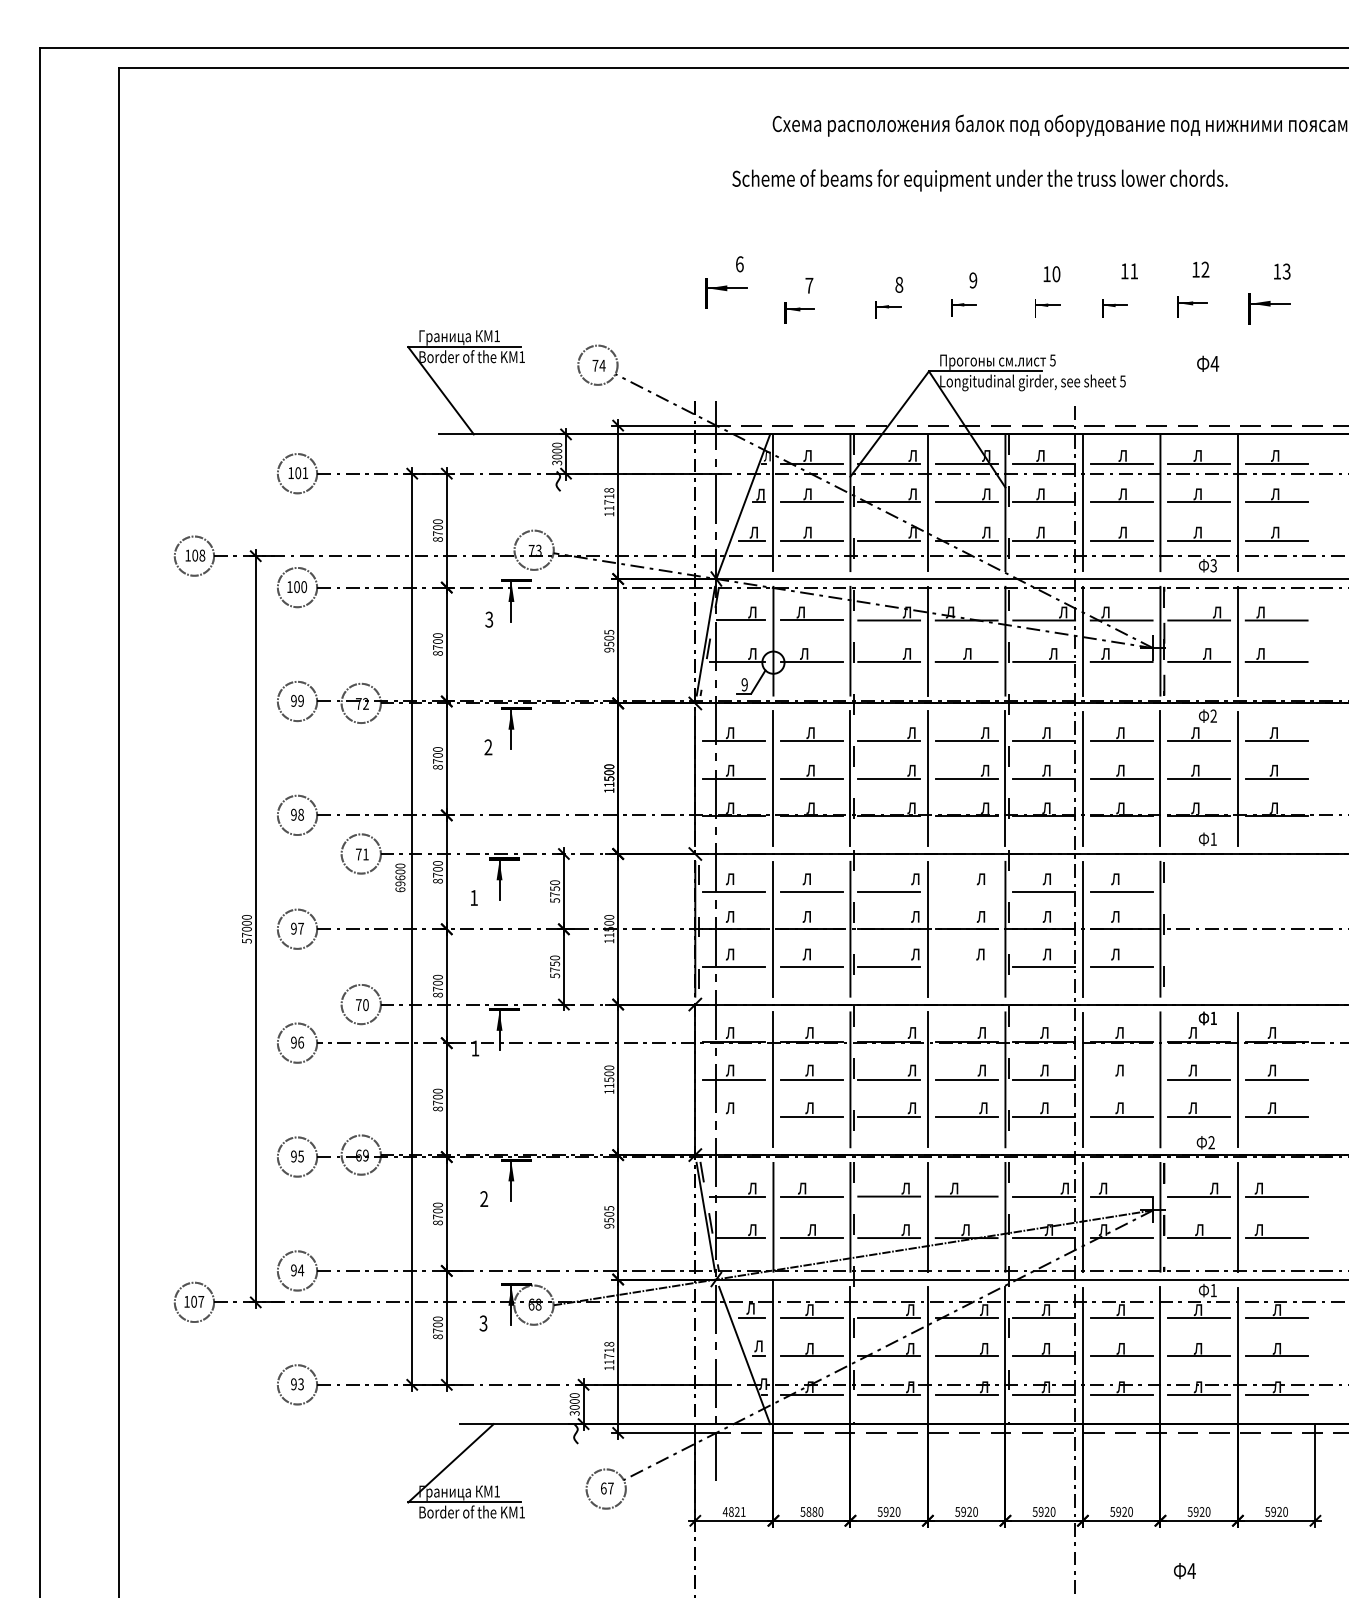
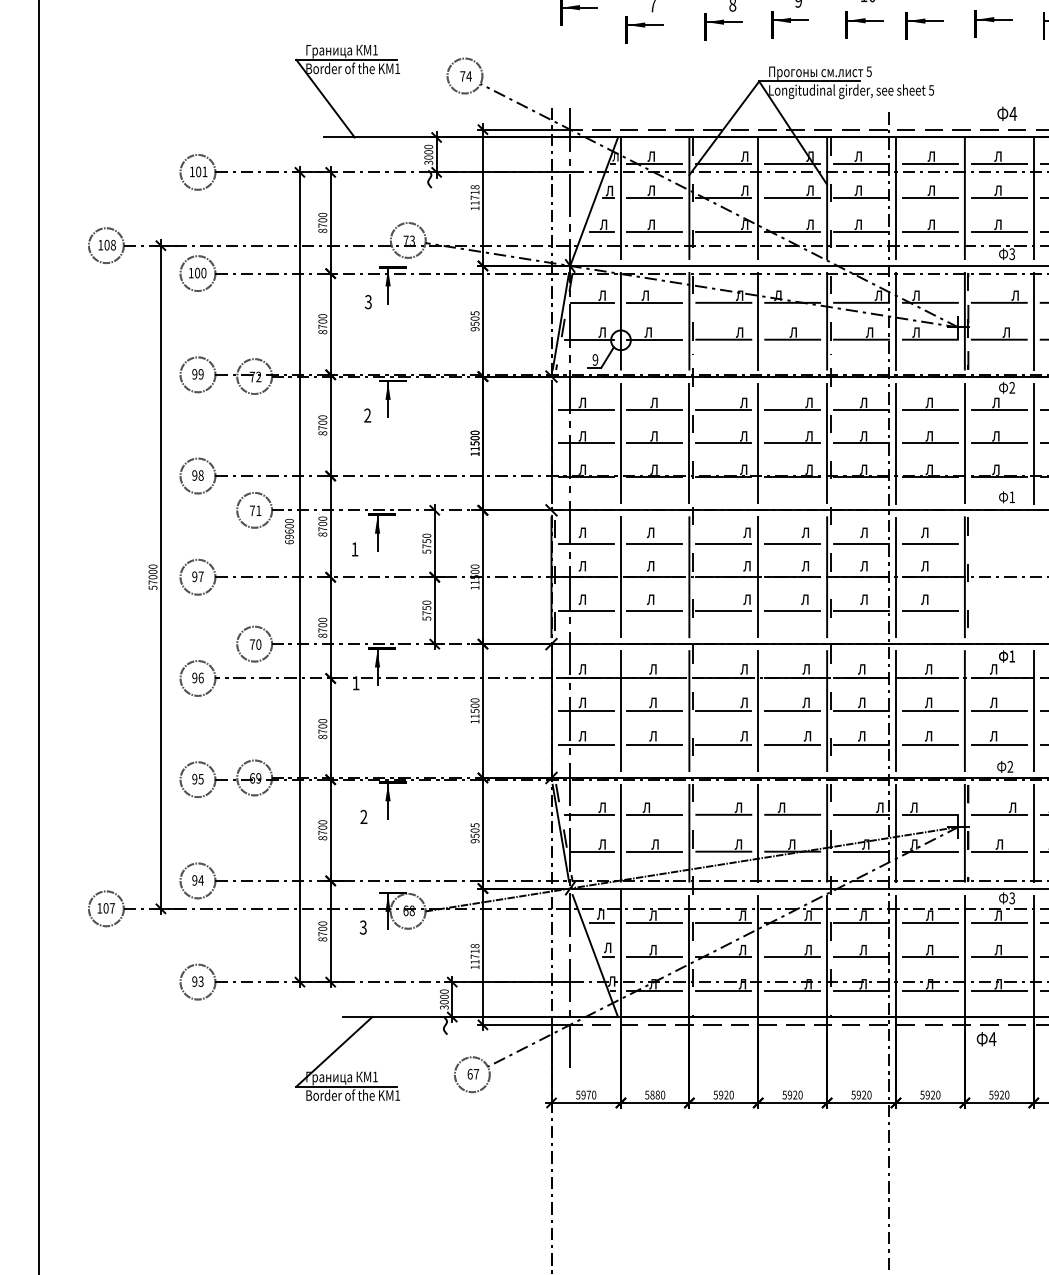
part: (1192, 306) -> (993, 23), size x1.43
part: (963, 307) -> (789, 24), size x1.67
part: (1047, 308) -> (864, 25), size x1.67
part: (1114, 308) -> (924, 25), size x1.67
part: (888, 309) -> (723, 26), size x1.67
part: (799, 312) -> (644, 29), size x1.43
text: (1208, 363) -> (1007, 113), moved
line: (966, 891) -> (792, 543), added
line: (966, 966) -> (792, 610), added
line: (1121, 1079) -> (930, 710), added
line: (734, 1117) -> (586, 744), added
text: (1213, 1290) -> (1012, 898), 1 -> 3
text: (733, 1511) -> (585, 1094), 4821 -> 5970
text: (1184, 1571) -> (986, 1039), moved

